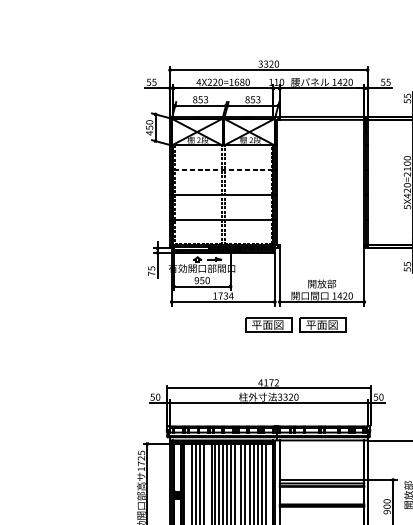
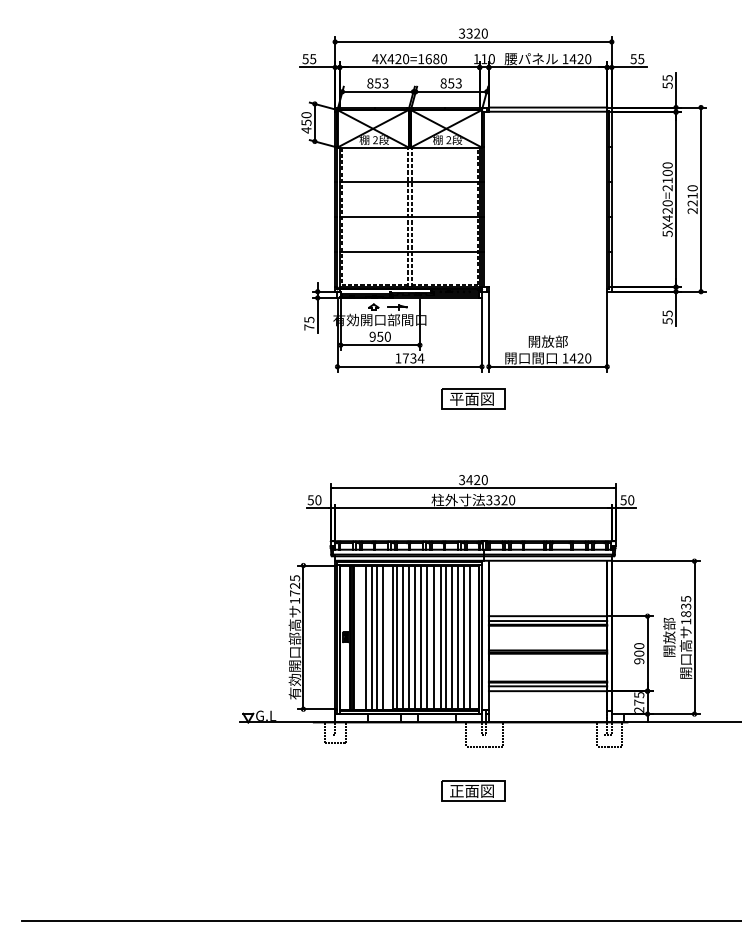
text: (209, 82) -> (390, 59), 4X220=1680 -> 4X420=1680
line: (223, 170) -> (409, 182), dashed -> solid
part: (323, 324) -> (549, 398), removed
text: (268, 383) -> (472, 480), 4172 -> 3420

